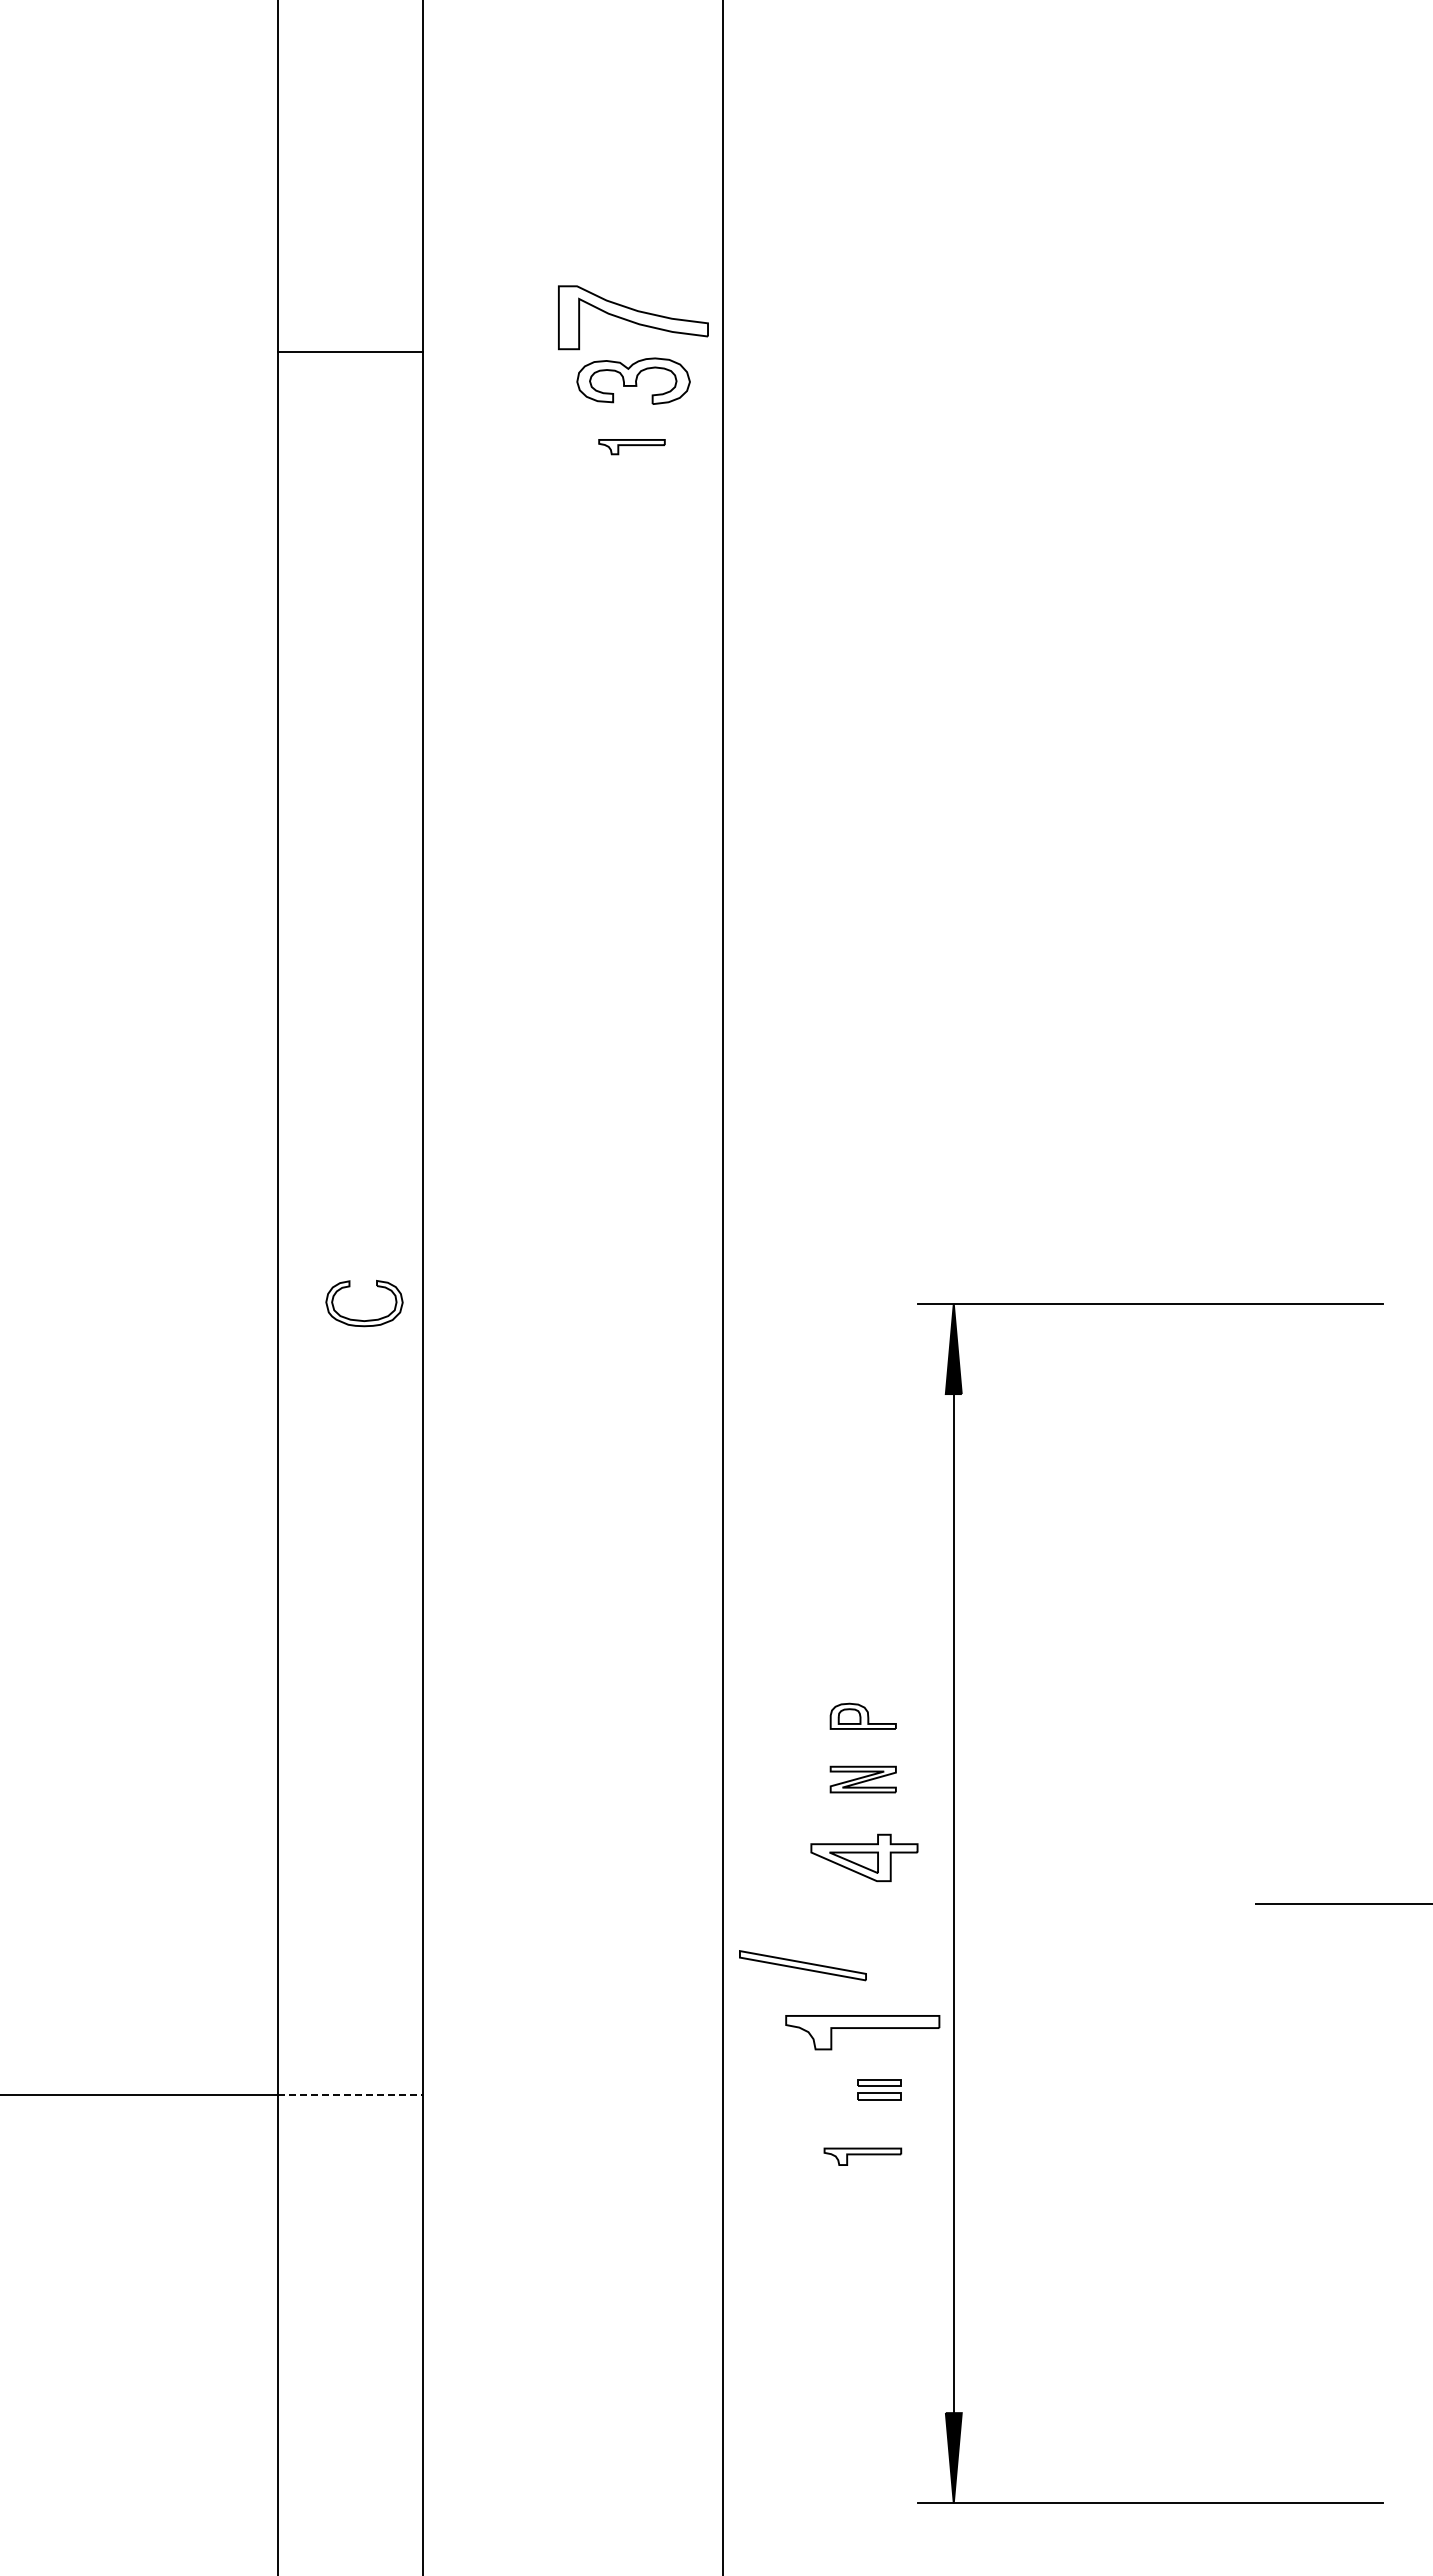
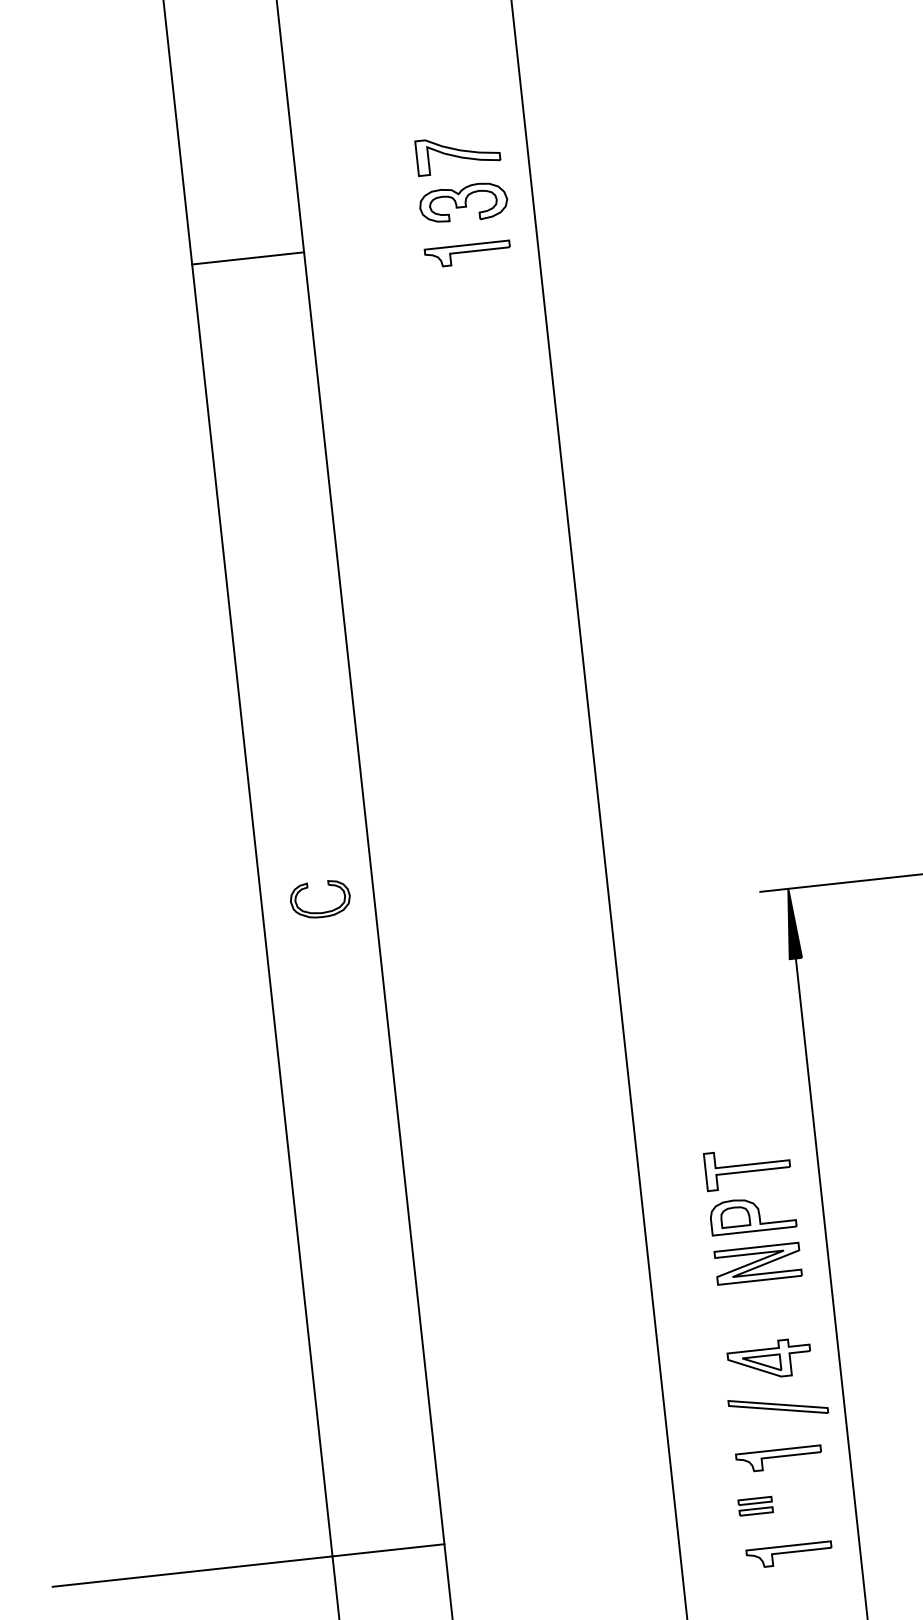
part: (633, 317) -> (458, 154), size x0.71
line: (349, 351) -> (247, 258), moved
part: (631, 446) -> (467, 253), size x1.67
part: (367, 1319) -> (324, 911), moved
part: (863, 1655) -> (748, 1167), added
part: (863, 1716) -> (753, 1215), size x1.67
part: (863, 1779) -> (758, 1263), size x1.67
part: (864, 1857) -> (769, 1359), moved
part: (802, 1965) -> (777, 1406), moved
part: (862, 2032) -> (778, 1459), size x0.71
part: (879, 2089) -> (755, 1506), moved
line: (350, 2094) -> (388, 1549), dashed -> solid
part: (862, 2156) -> (789, 1554), size x1.43

